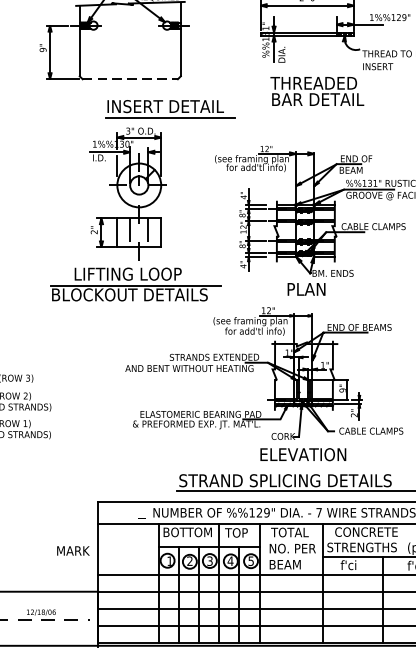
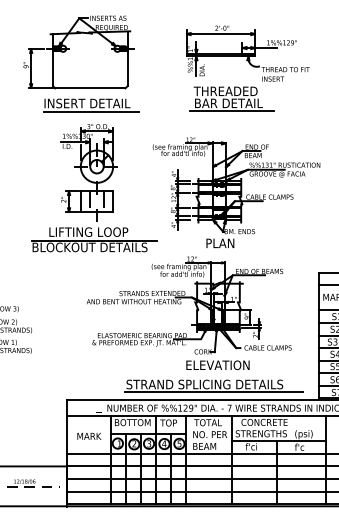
line: (130, 79) -> (90, 88), dashed -> solid
part: (171, 109) -> (91, 105), moved
line: (321, 110) -> (231, 111), added
text: (73, 549) -> (89, 435), moved

